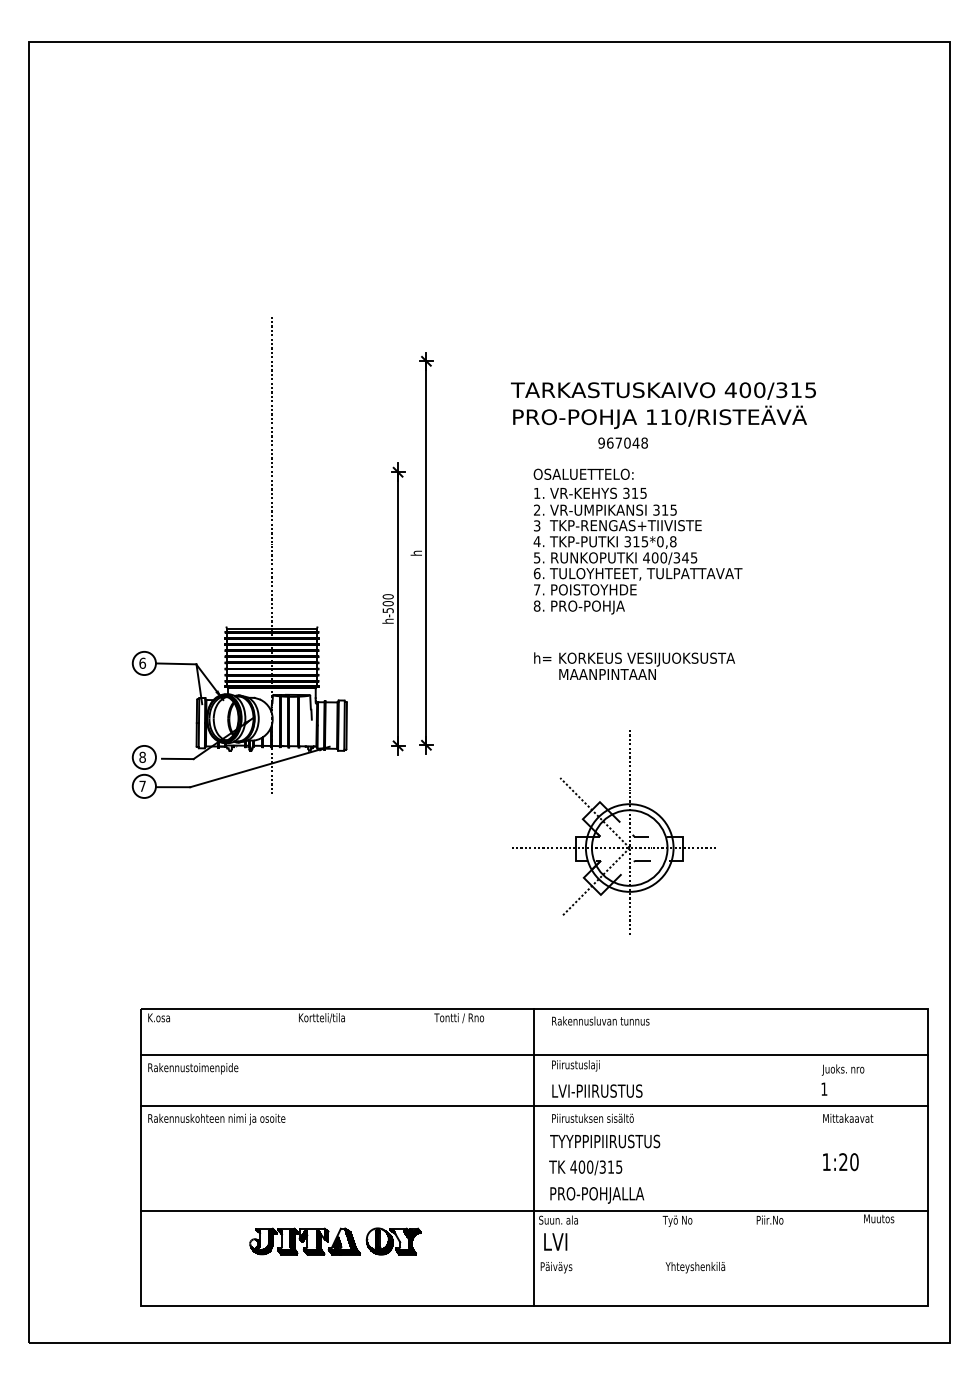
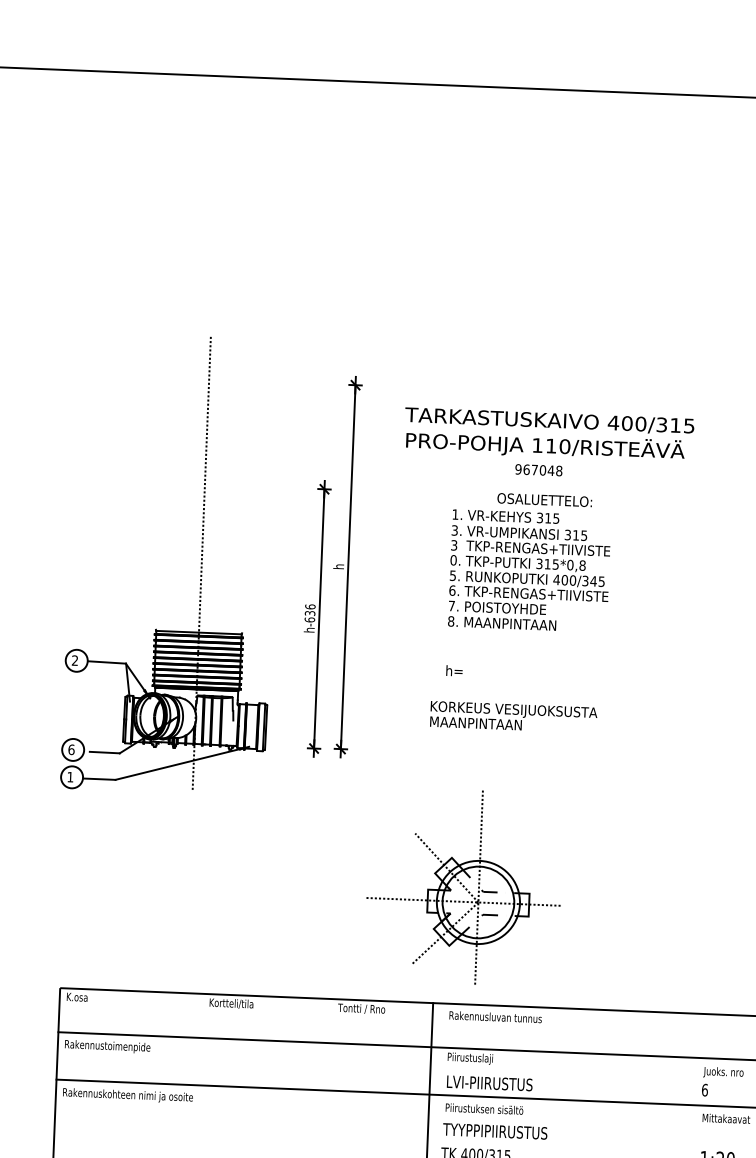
text: (663, 405) -> (549, 434), moved
text: (583, 473) -> (544, 499), moved
text: (537, 510) -> (455, 530), 2. -> 3.
text: (536, 541) -> (453, 560), 4. -> 0.
text: (650, 574) -> (559, 595), TULOYHTEET, TULPATTAVAT -> TKP-RENGAS+TIIVISTE
text: (387, 603) -> (309, 613), h-500 -> h-636
text: (599, 607) -> (510, 625), PRO-POHJA -> MAANPINTAAN
text: (142, 662) -> (75, 659), 6 -> 2
text: (646, 665) -> (513, 716), moved
text: (142, 756) -> (71, 748), 8 -> 6
text: (142, 785) -> (70, 776), 7 -> 1
part: (613, 832) -> (463, 887), moved
text: (824, 1088) -> (705, 1089), 1 -> 6

